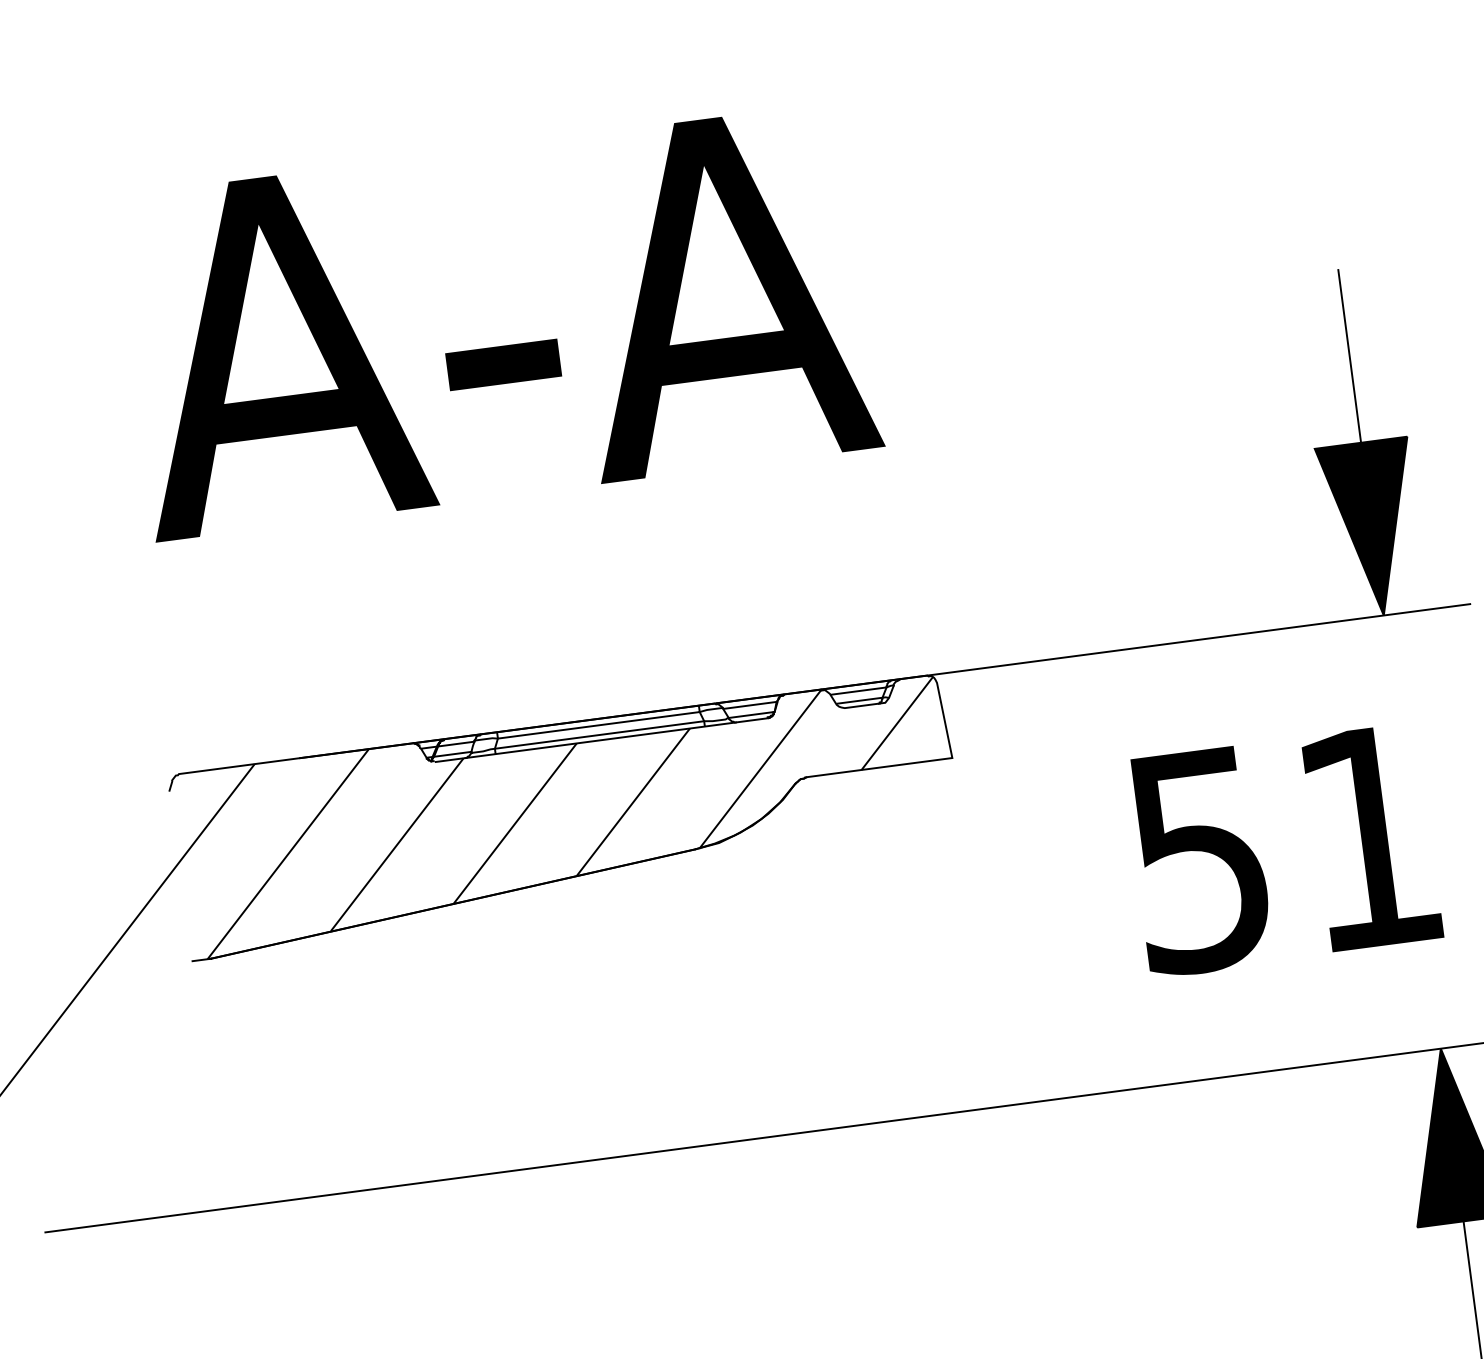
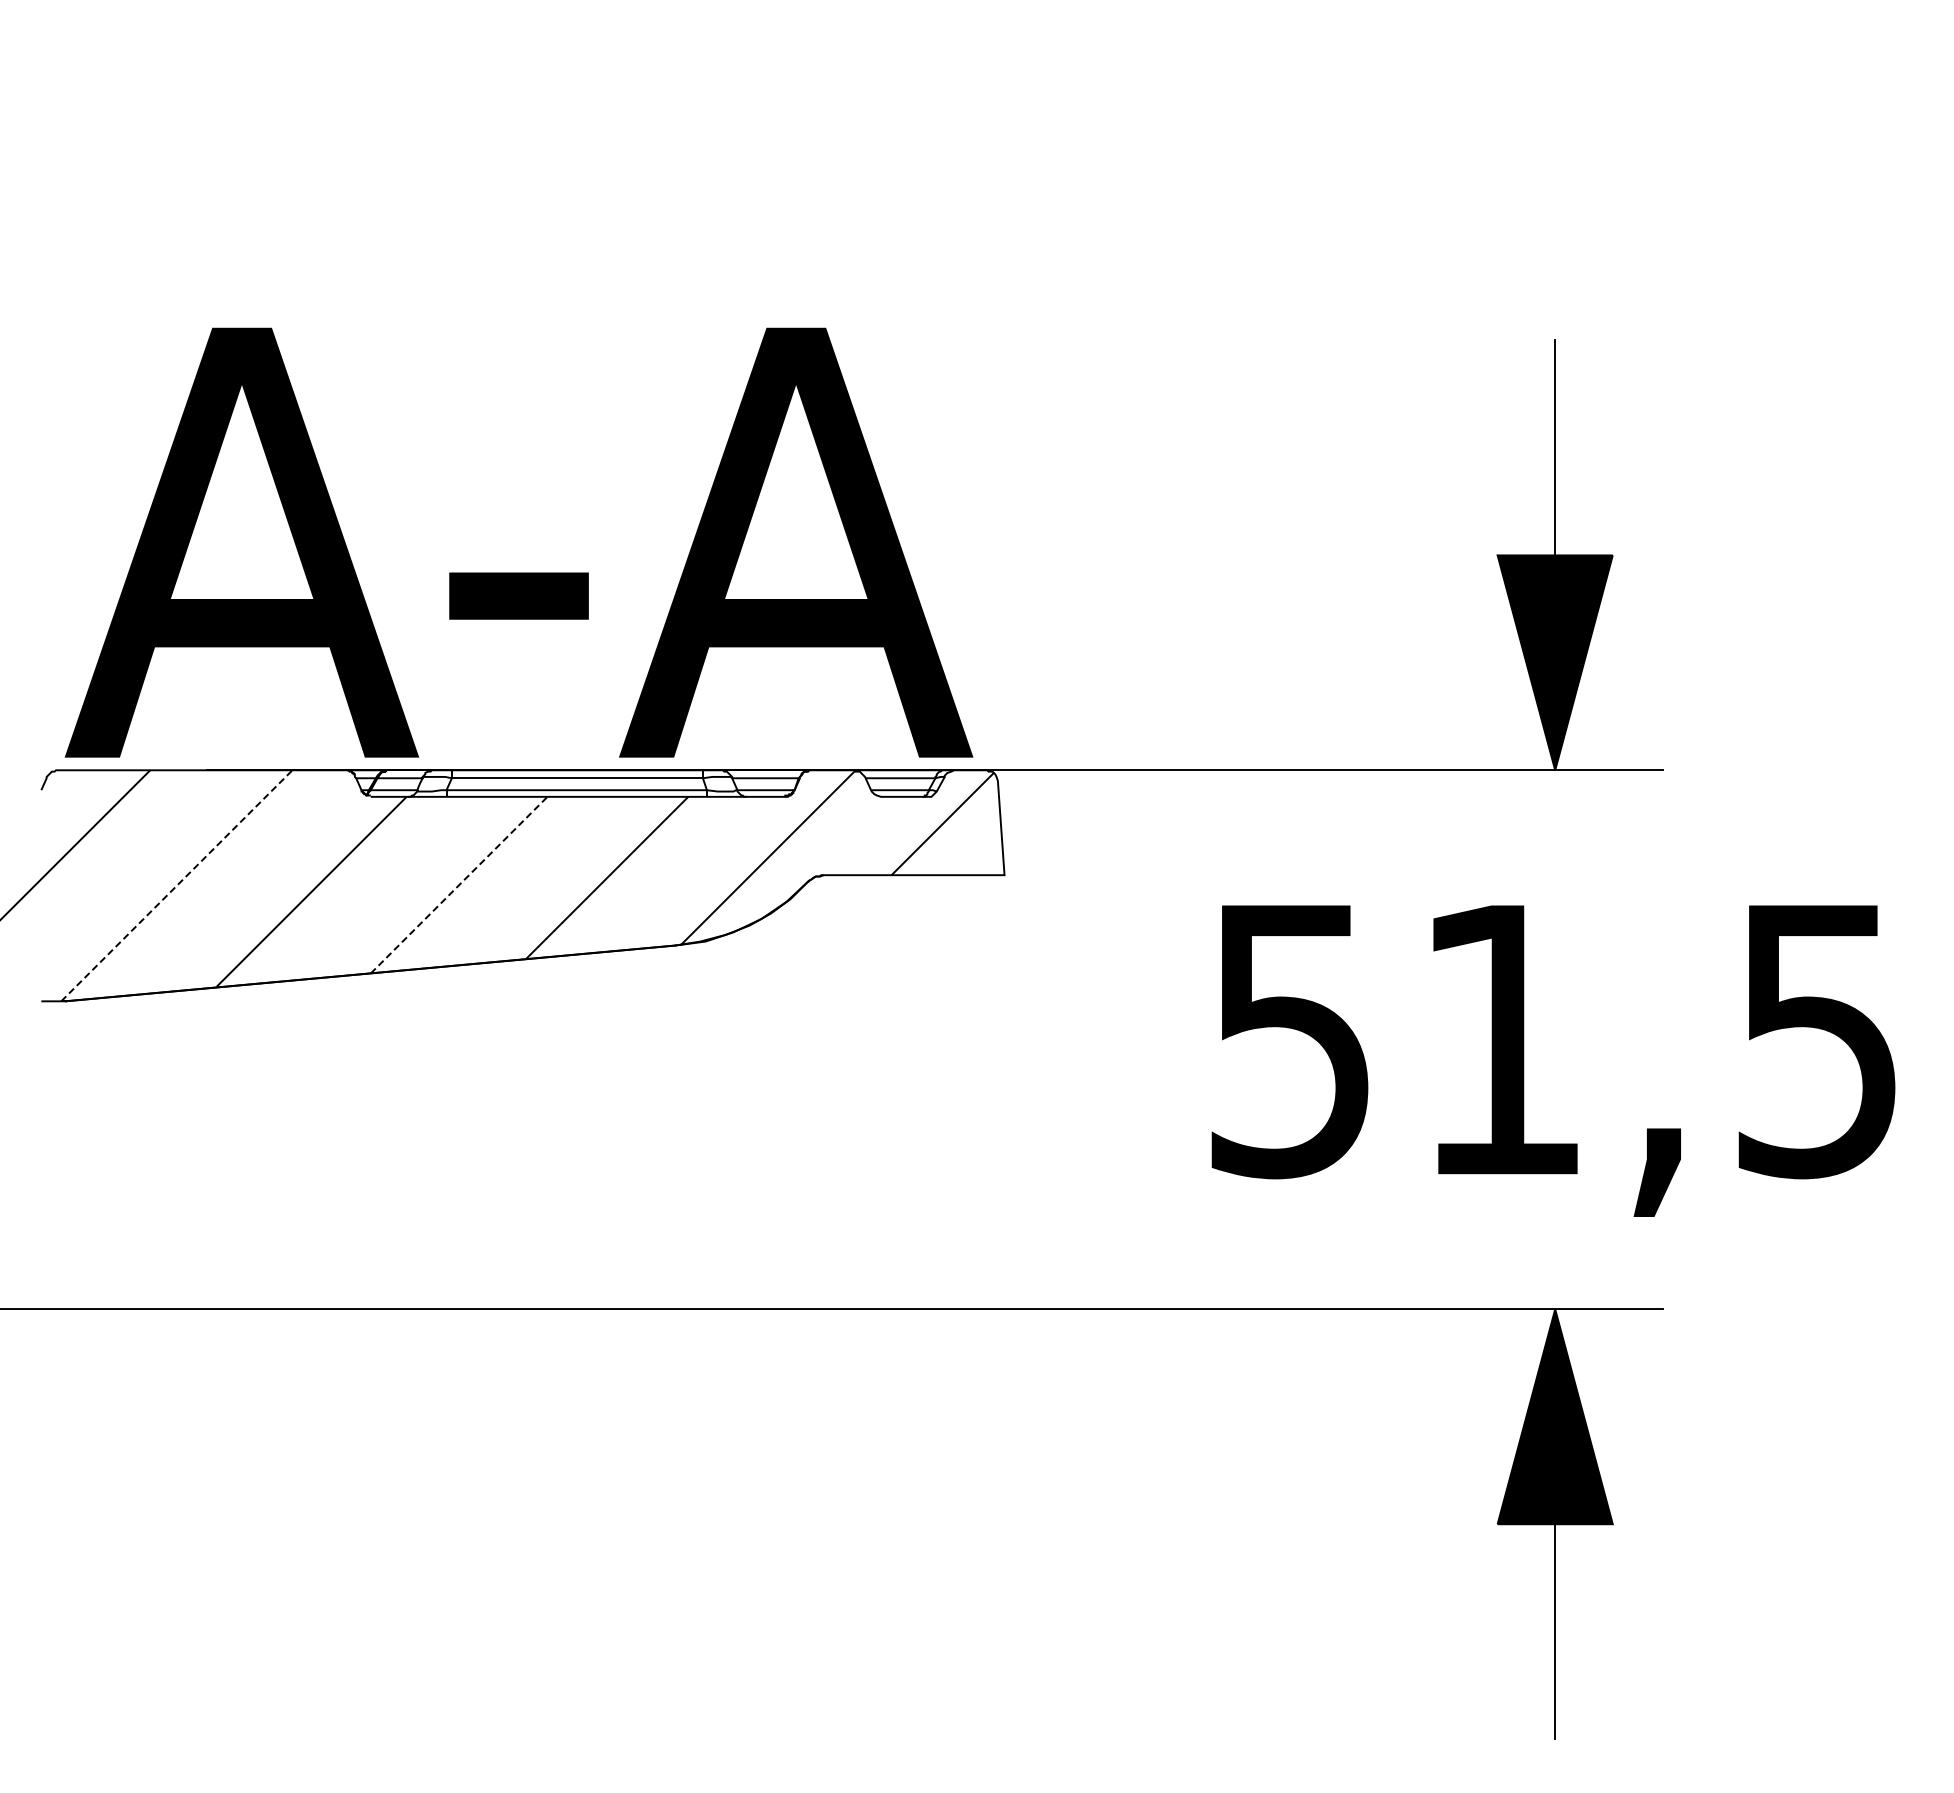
text: (497, 321) -> (518, 542), moved
line: (515, 823) -> (459, 885), solid -> dashed
line: (288, 853) -> (177, 885), solid -> dashed

